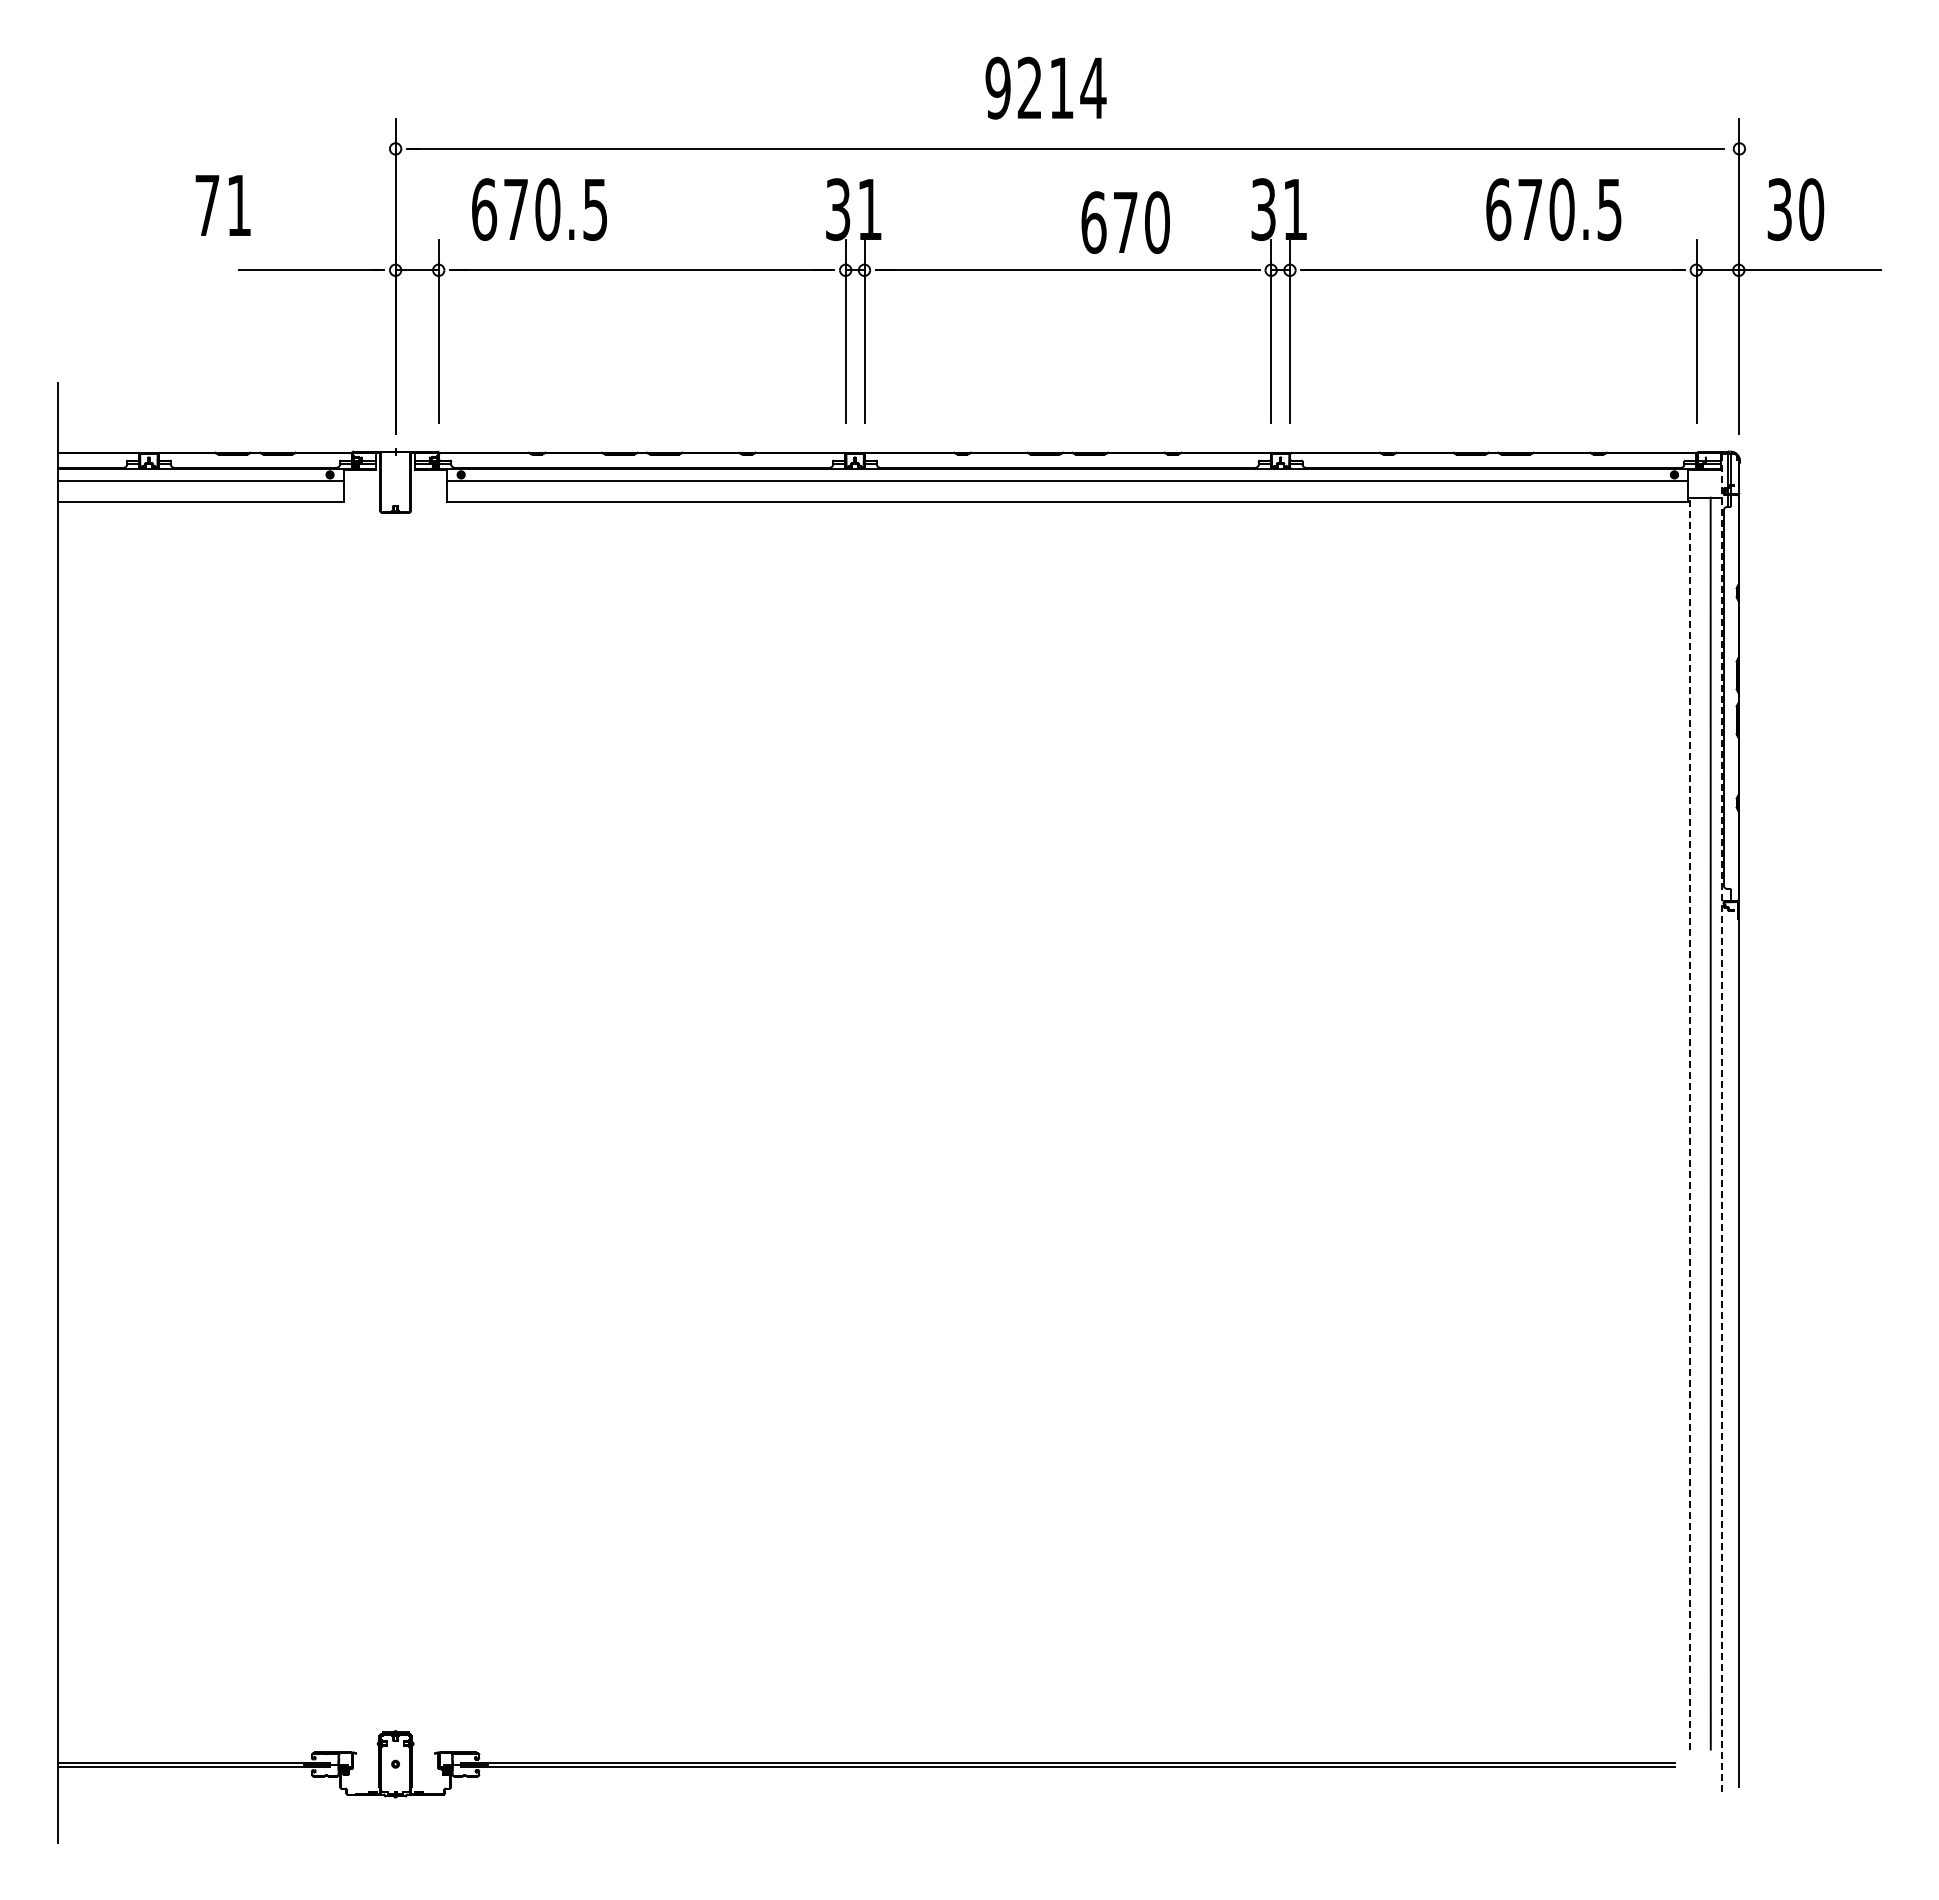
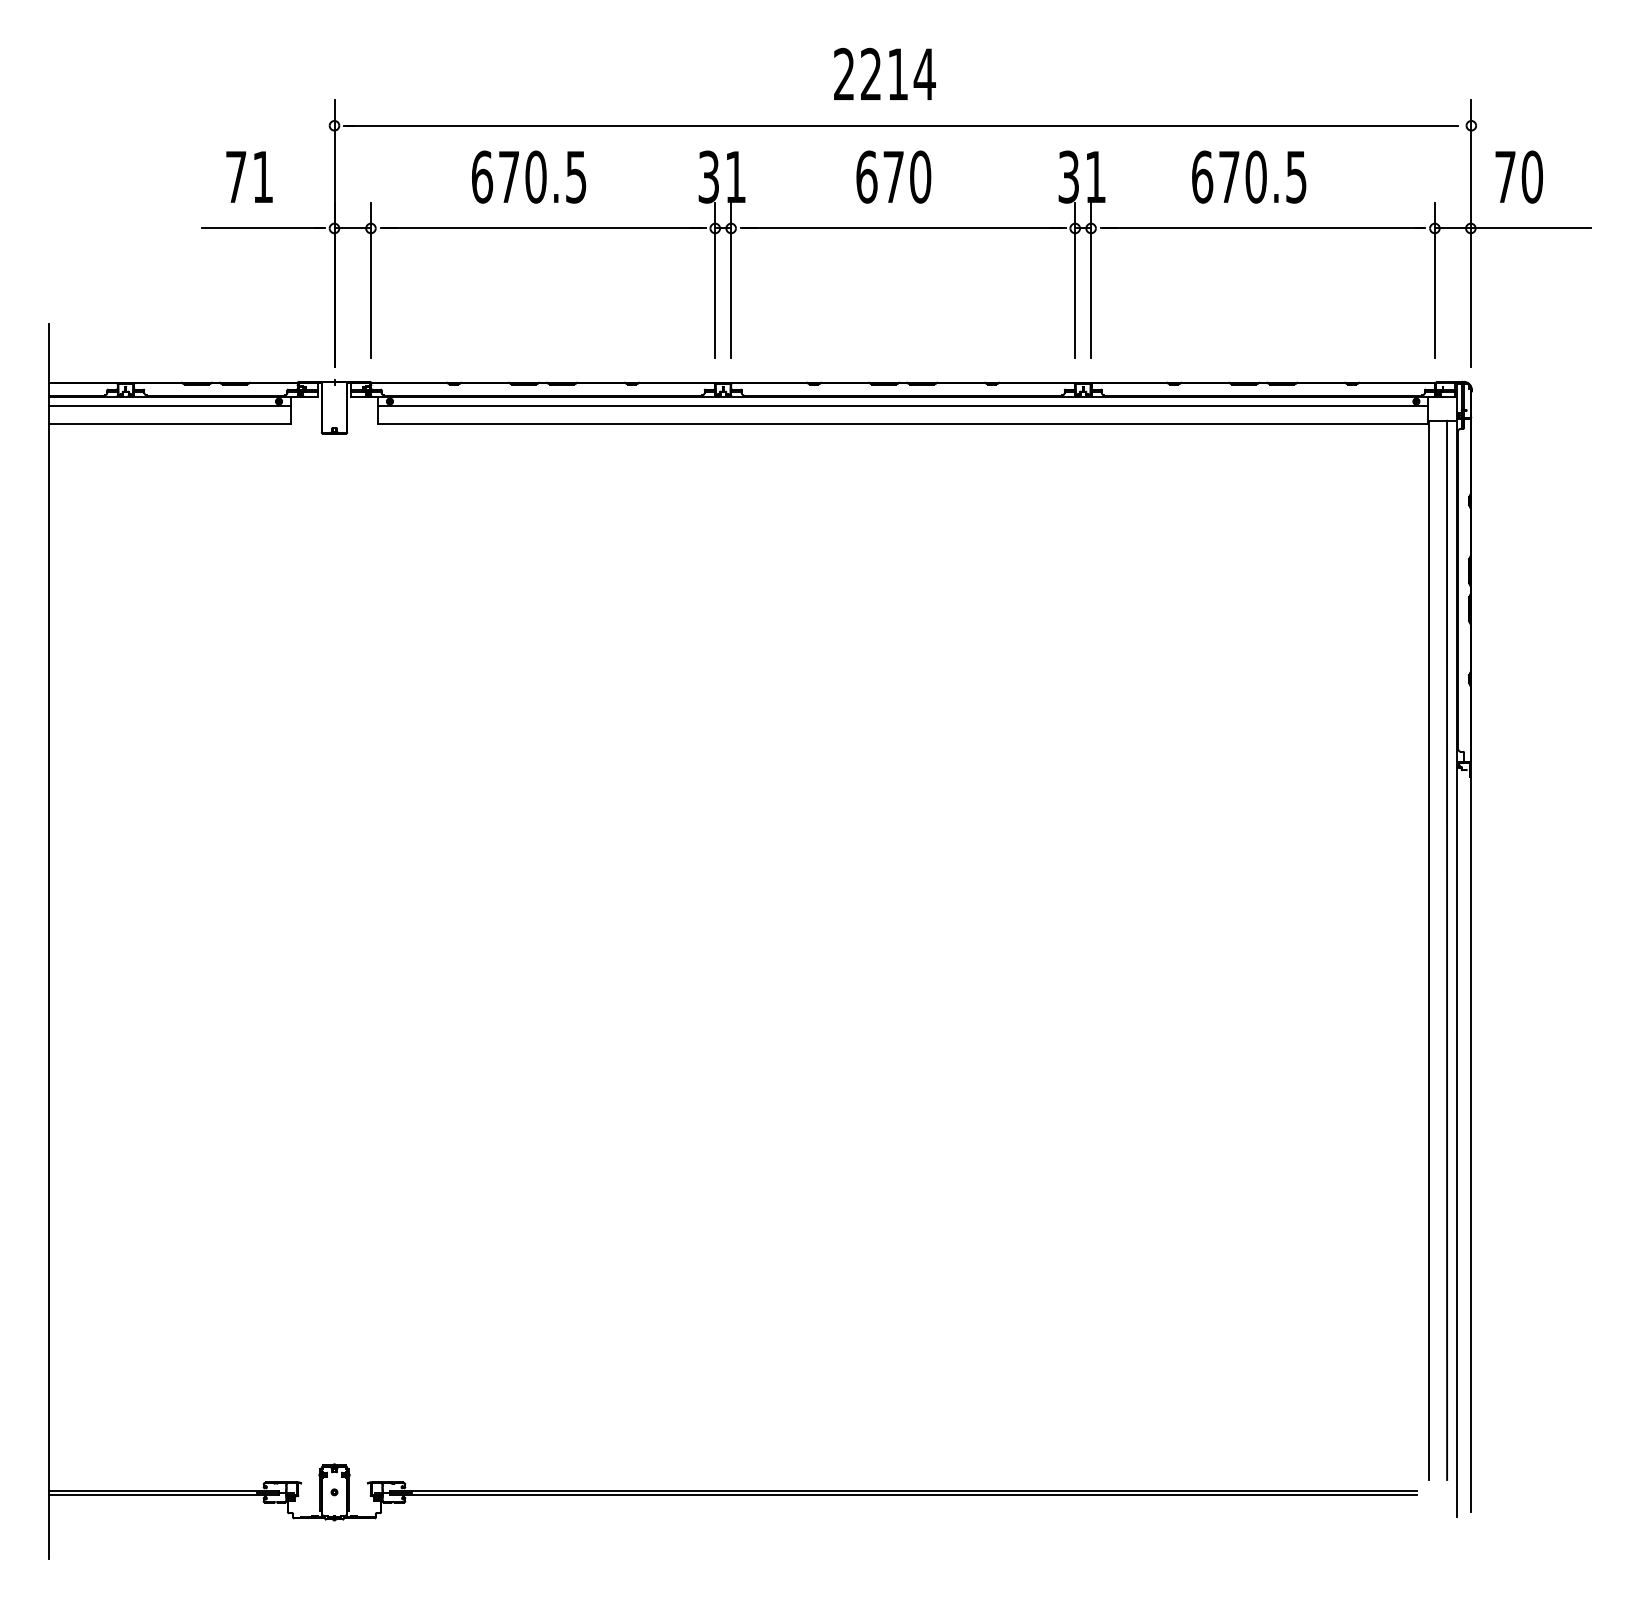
text: (997, 87) -> (843, 73), 9214 -> 2214
text: (222, 205) -> (248, 177), moved
text: (539, 209) -> (528, 177), moved
text: (1553, 209) -> (1248, 177), moved
text: (1779, 209) -> (1505, 177), 30 -> 70
text: (1125, 222) -> (893, 177), moved
line: (1689, 1123) -> (1429, 950), dashed -> solid
line: (1722, 1123) -> (1457, 950), dashed -> solid

